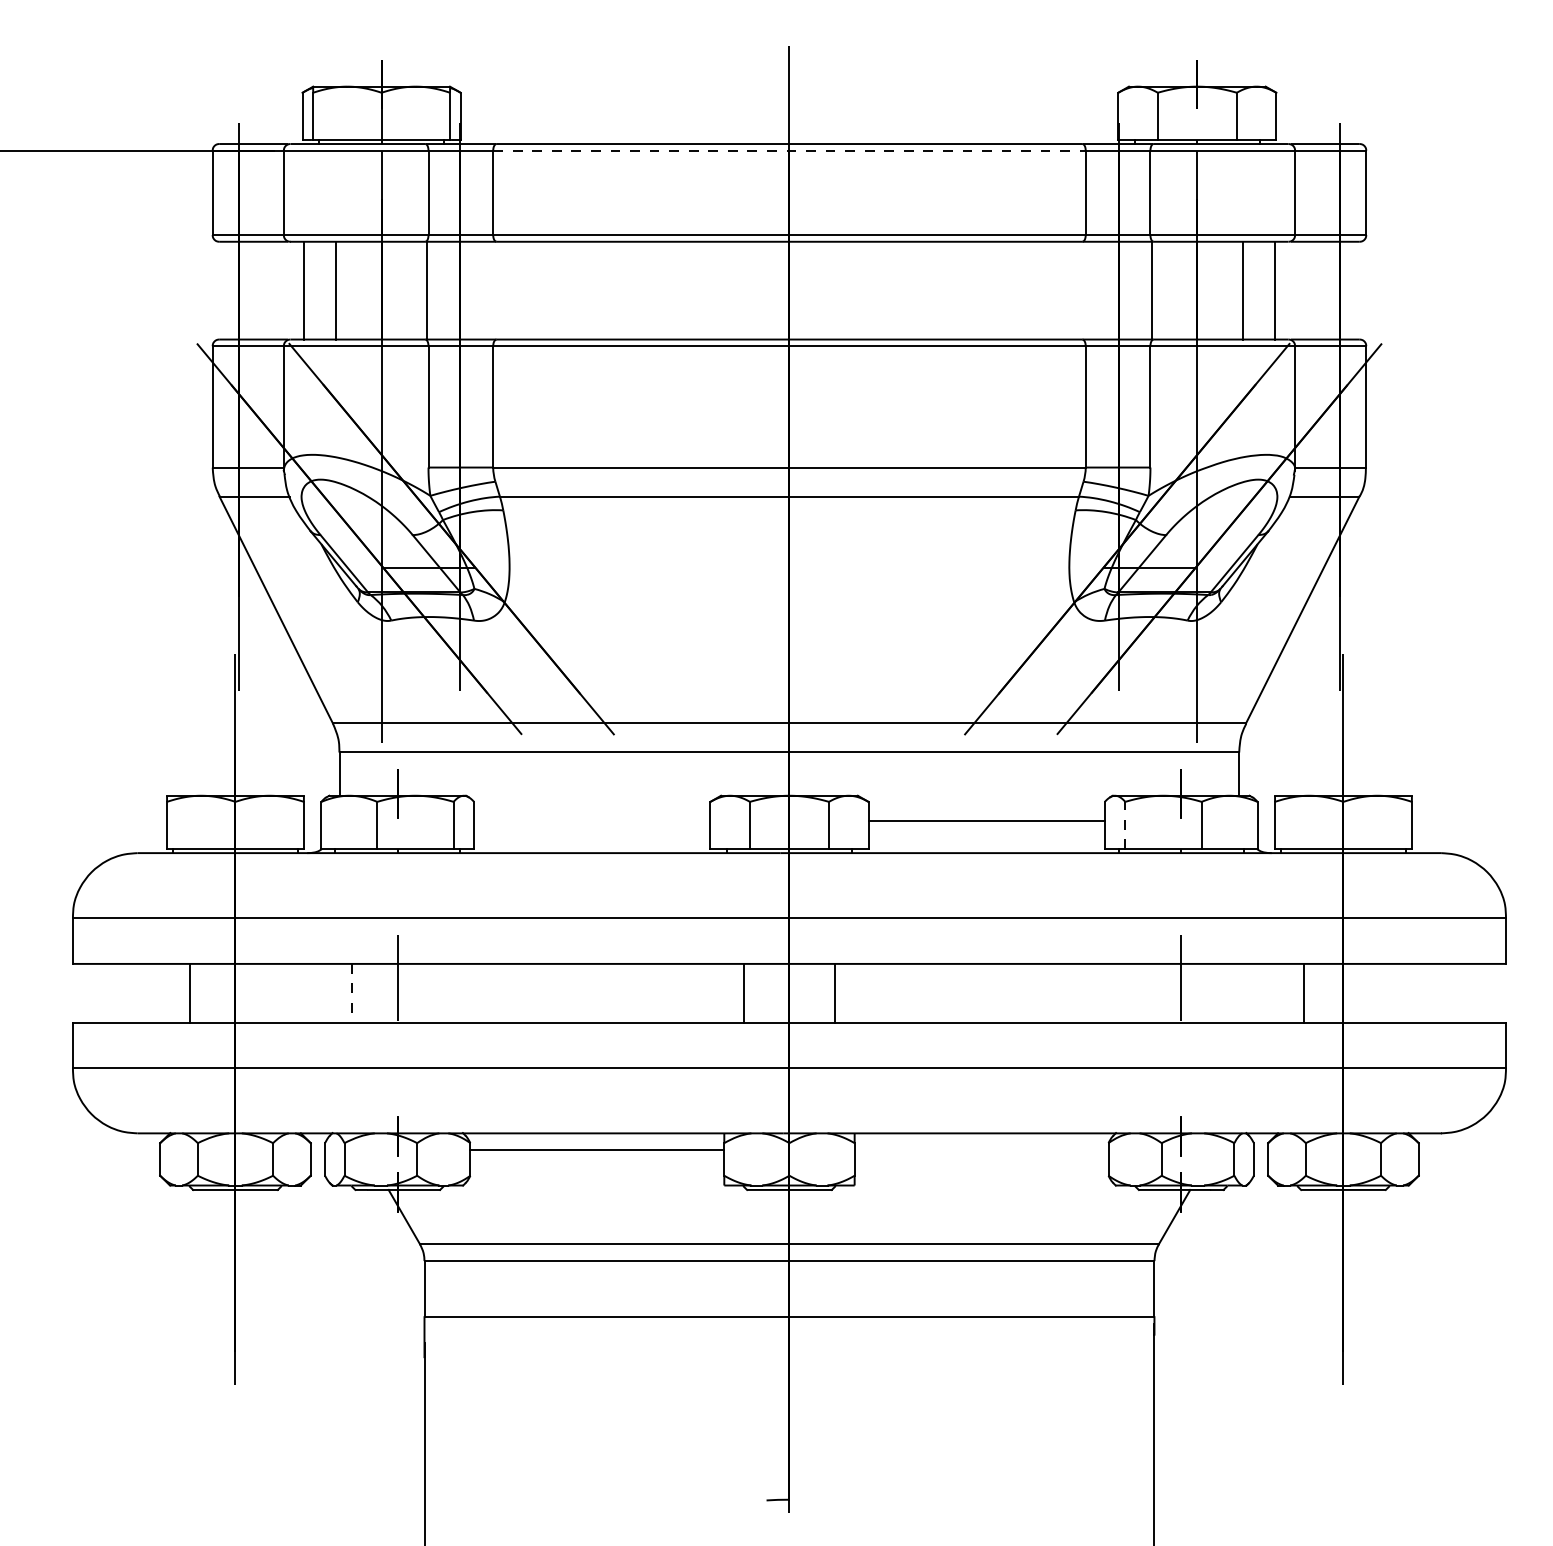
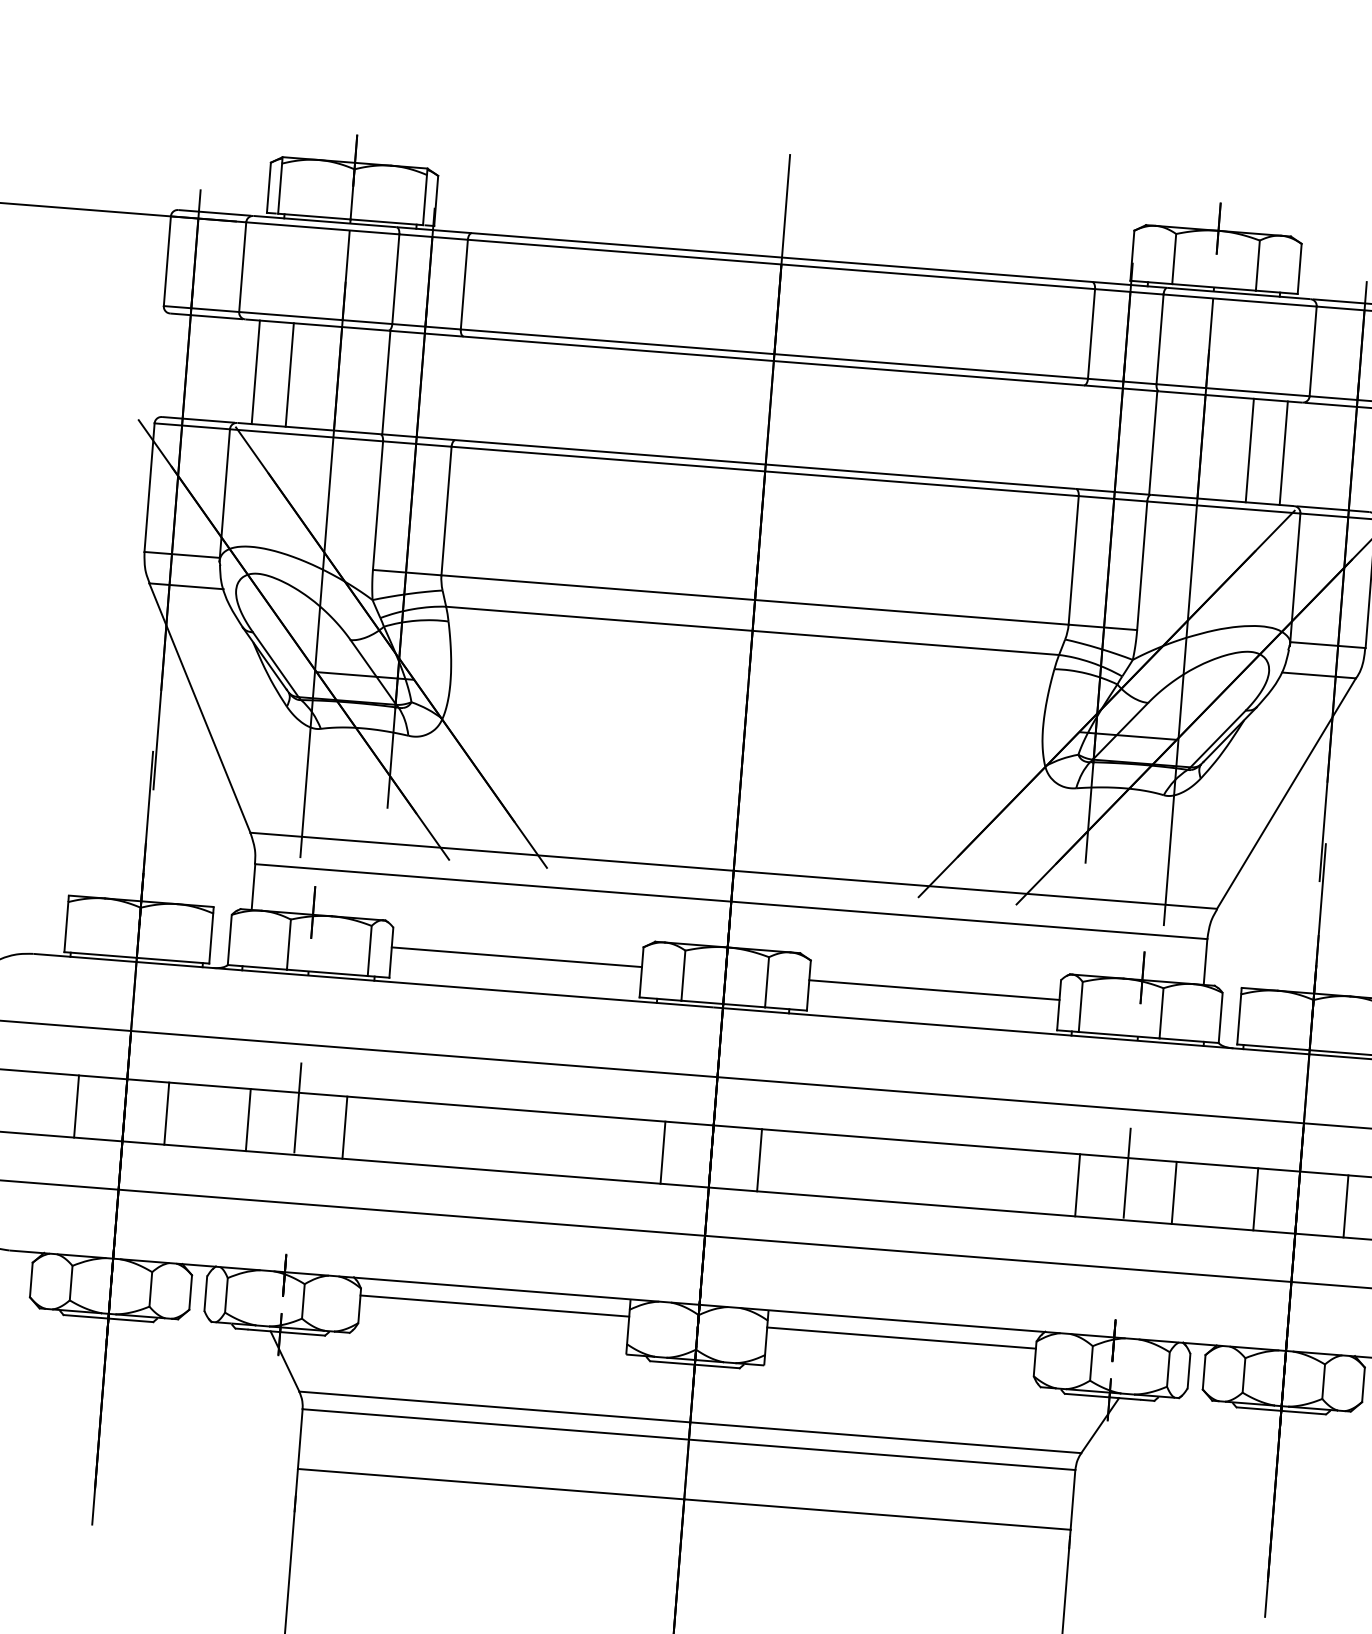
line: (789, 150) -> (781, 264), dashed -> solid
line: (592, 820) -> (517, 957), added
line: (1125, 825) -> (1080, 1006), dashed -> solid
line: (275, 992) -> (167, 1112), added
line: (443, 992) -> (345, 1126), added
line: (1135, 992) -> (1077, 1184), added
line: (1226, 992) -> (1173, 1192), added
line: (1389, 992) -> (1346, 1205), added
line: (352, 993) -> (248, 1120), dashed -> solid
line: (981, 1149) -> (901, 1337), added

